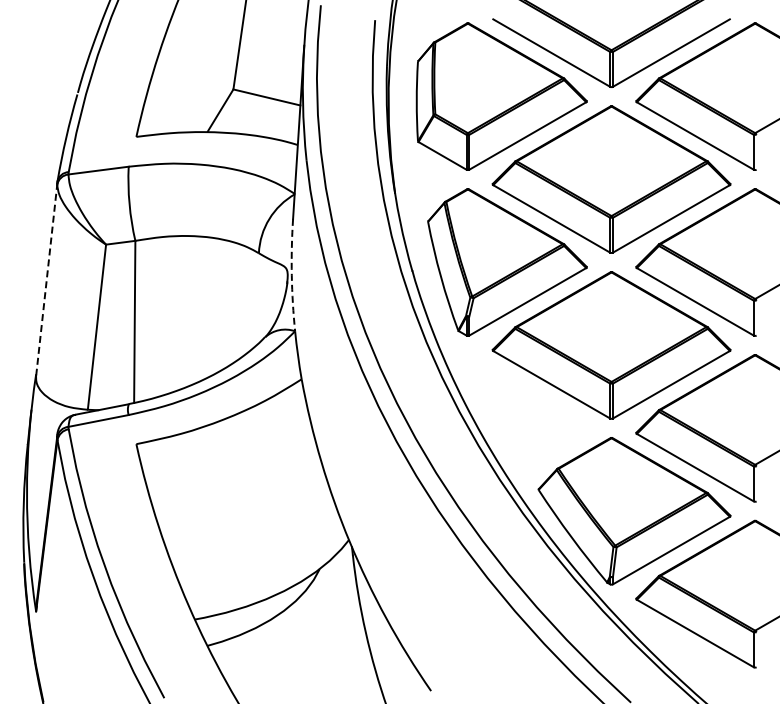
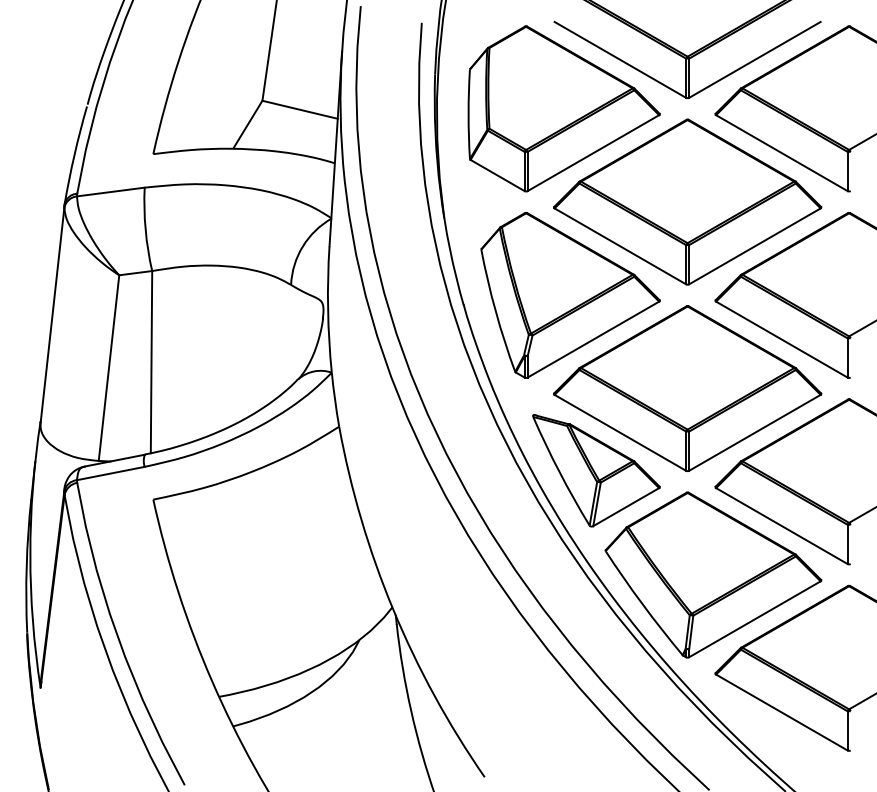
arc: (291, 275) -> (327, 309), dashed -> solid
line: (46, 279) -> (52, 314), dashed -> solid
part: (530, 418) -> (596, 470), added

